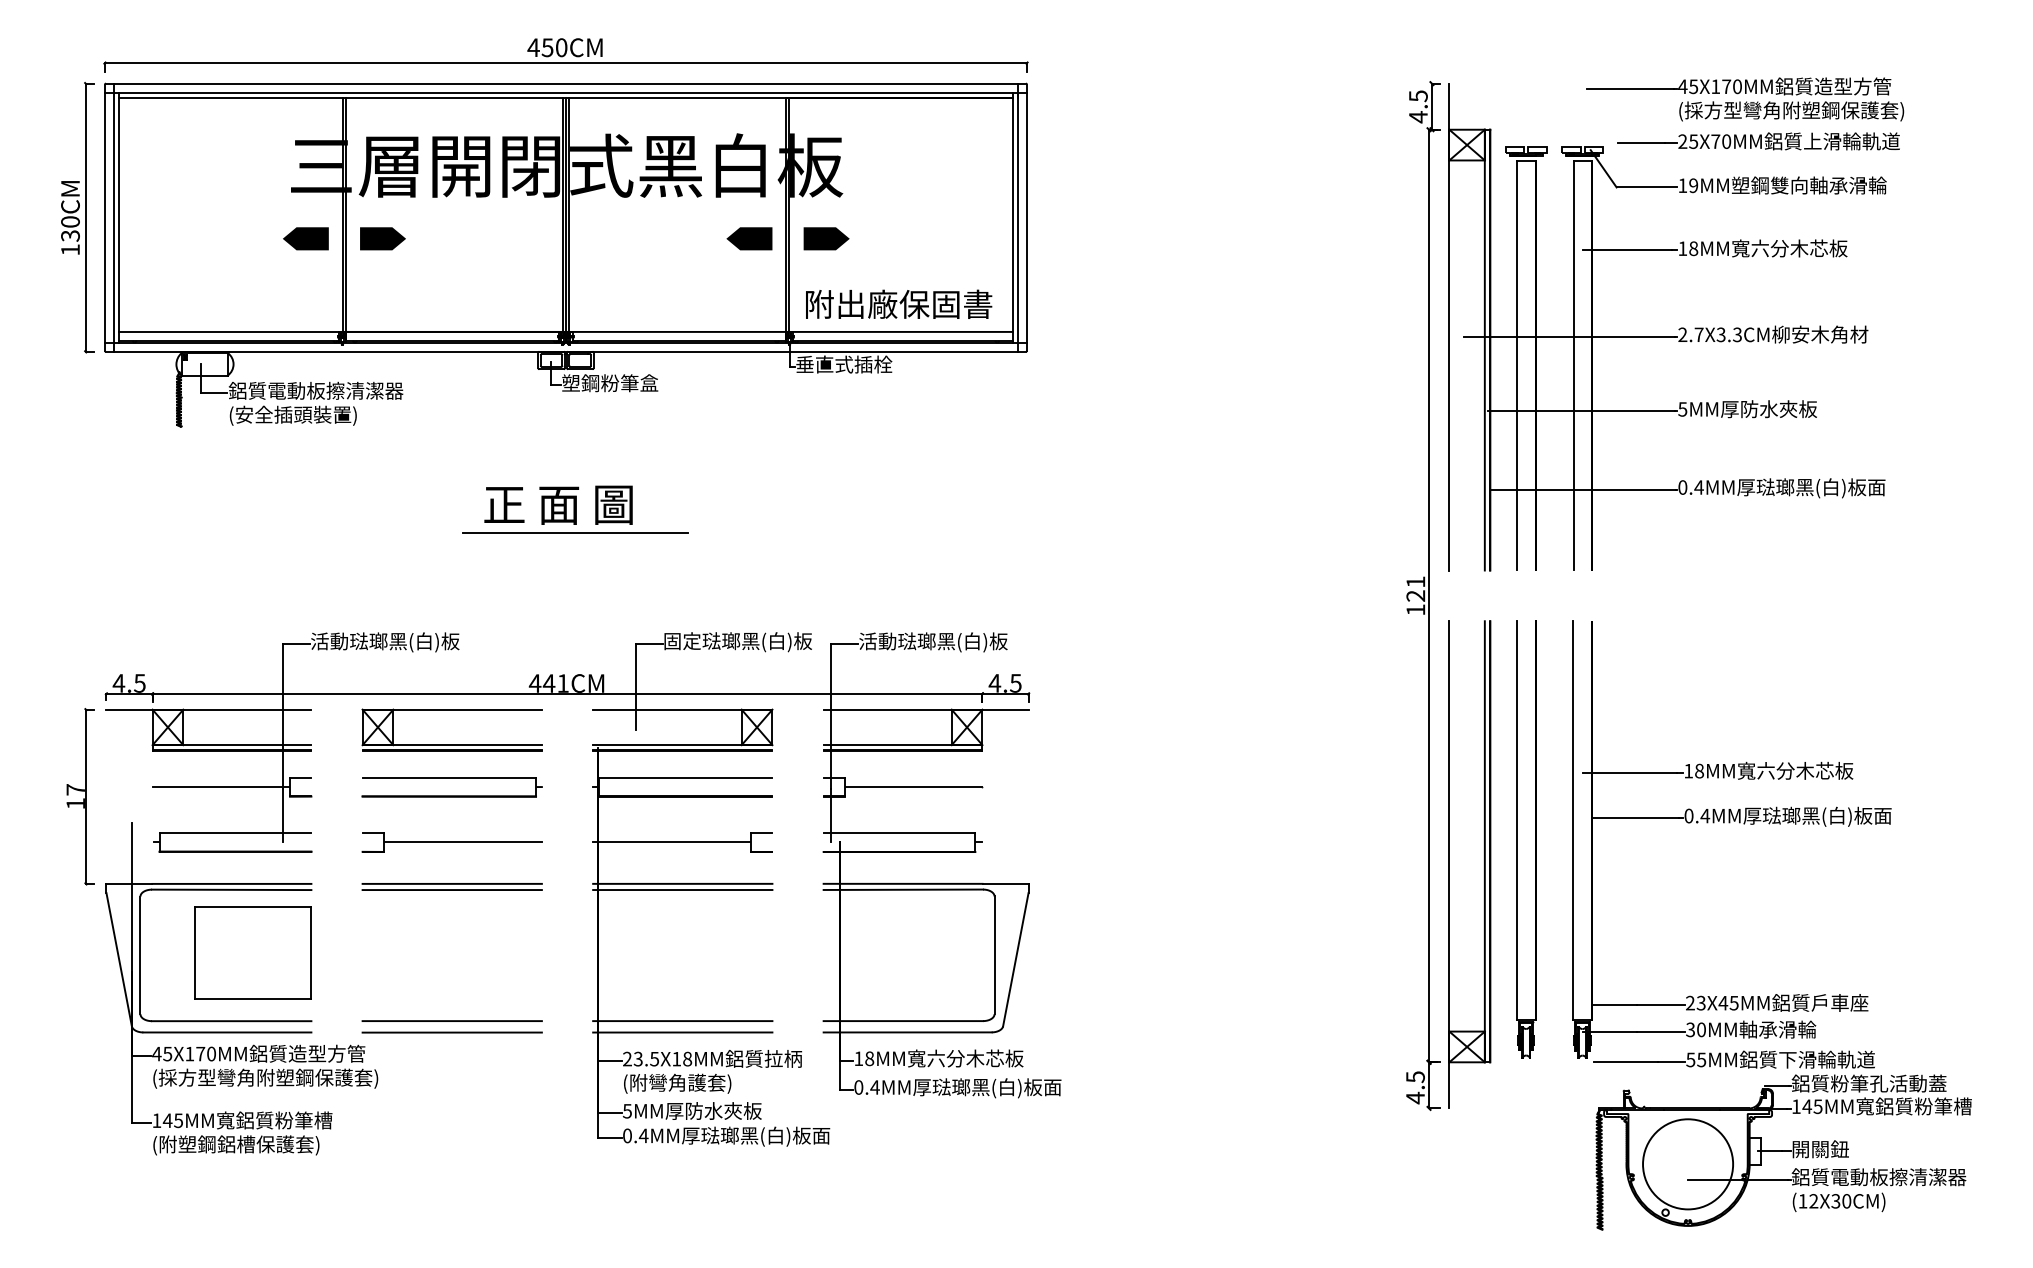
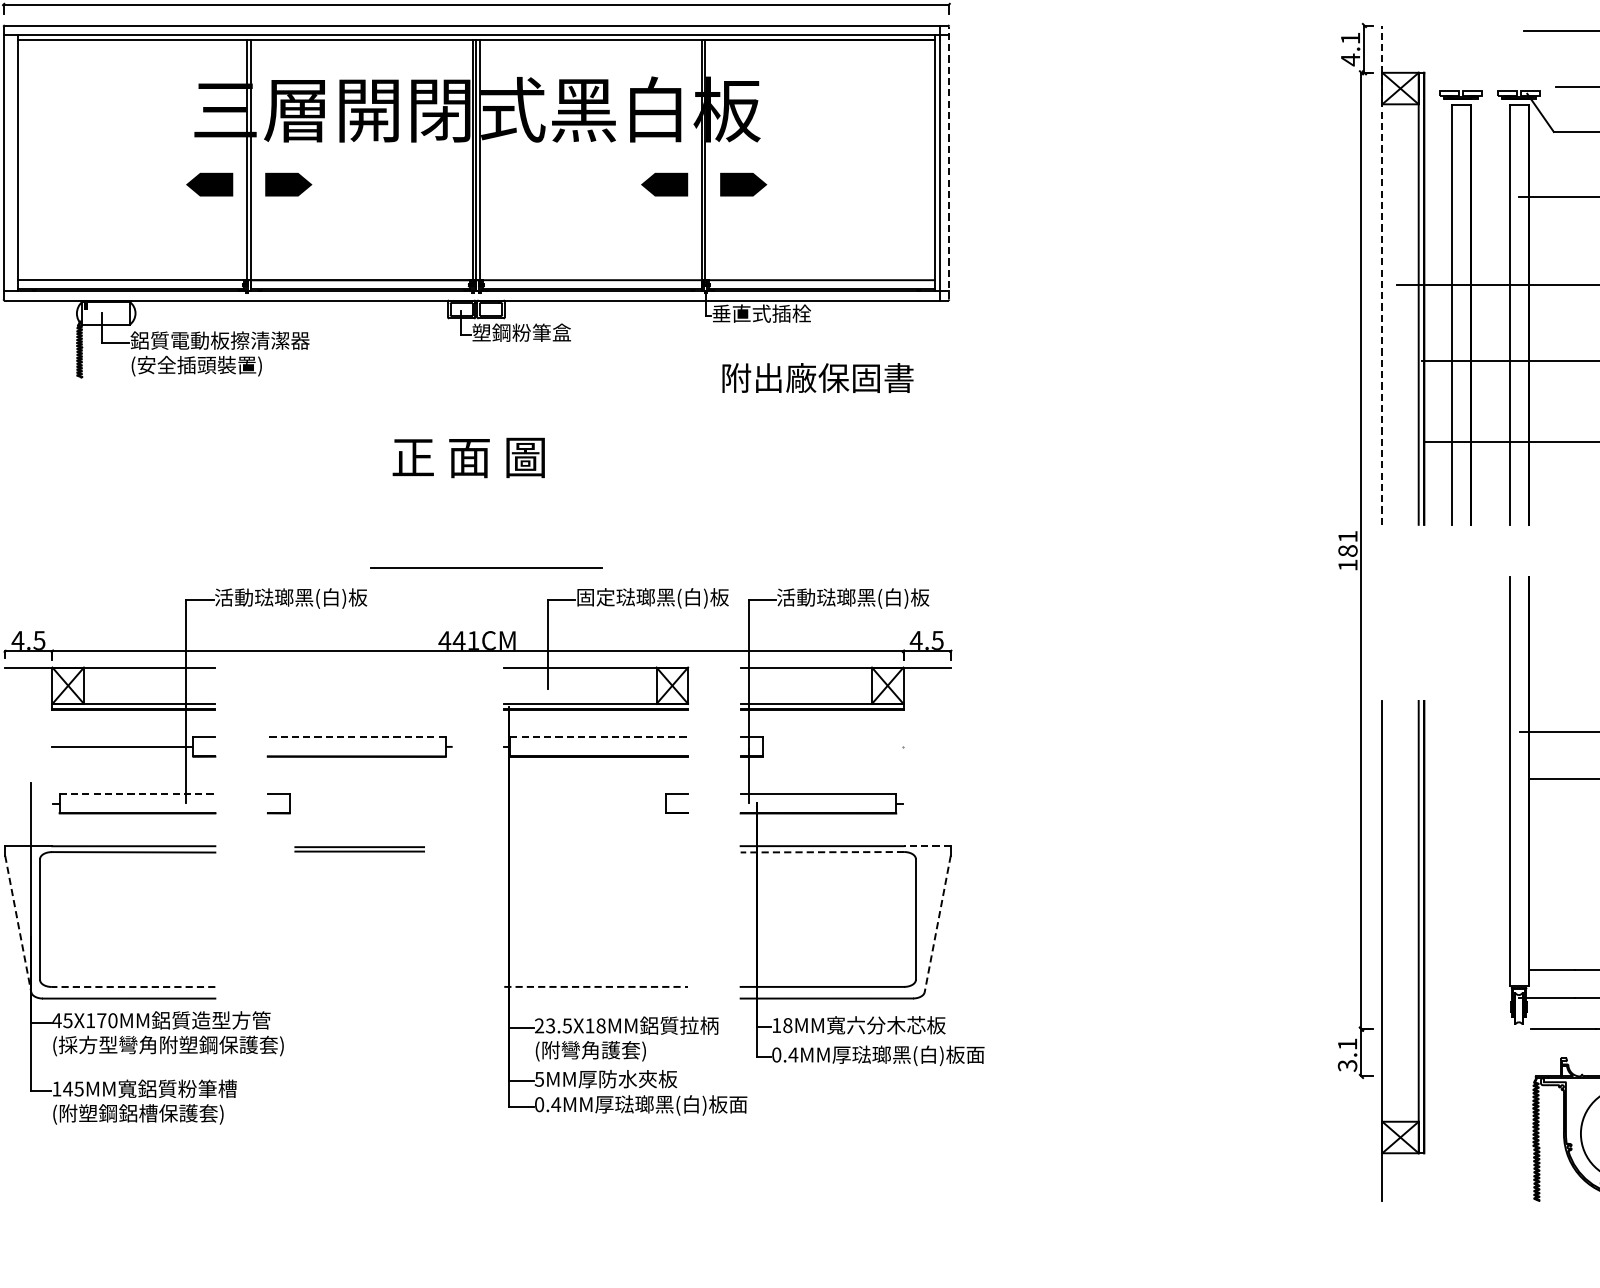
text: (1418, 96) -> (1350, 38), 4.5 -> 4.1
line: (114, 217) -> (13, 162), removed
line: (1027, 217) -> (949, 162), solid -> dashed
text: (899, 303) -> (818, 377), moved
line: (1449, 326) -> (1382, 274), solid -> dashed
line: (575, 532) -> (486, 567), moved
text: (1415, 595) -> (1347, 550), 121 -> 181
part: (451, 744) -> (359, 703), removed
line: (449, 777) -> (356, 737), solid -> dashed
line: (685, 777) -> (598, 737), solid -> dashed
line: (914, 787) -> (833, 747), removed
line: (235, 833) -> (137, 794), solid -> dashed
part: (1517, 839) -> (1452, 800), removed
line: (463, 842) -> (371, 803), removed
line: (671, 842) -> (584, 803), removed
part: (1484, 864) -> (1418, 950), moved
line: (682, 883) -> (595, 845), removed
line: (1005, 883) -> (927, 845), solid -> dashed
part: (451, 886) -> (359, 848), size x0.7
line: (682, 889) -> (595, 851), removed
line: (903, 889) -> (822, 851), solid -> dashed
part: (252, 952) -> (154, 916), removed
line: (119, 959) -> (18, 923), solid -> dashed
line: (1015, 959) -> (937, 923), solid -> dashed
line: (231, 1021) -> (133, 987), solid -> dashed
line: (451, 1021) -> (359, 987), removed
line: (682, 1021) -> (595, 987), solid -> dashed
line: (451, 1032) -> (359, 998), removed
line: (682, 1032) -> (595, 998), removed
text: (1415, 1087) -> (1347, 1055), 4.5 -> 3.1

